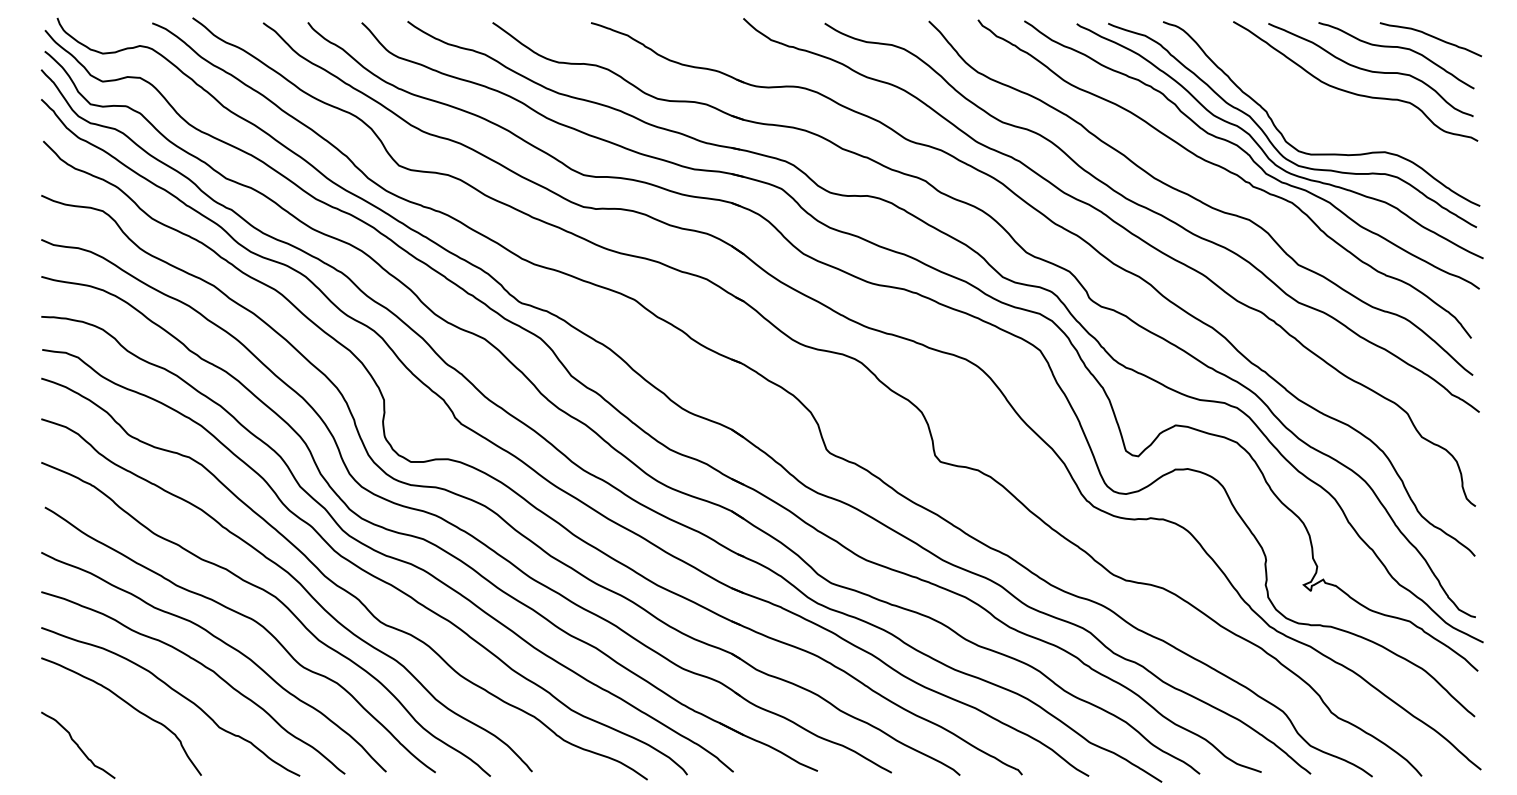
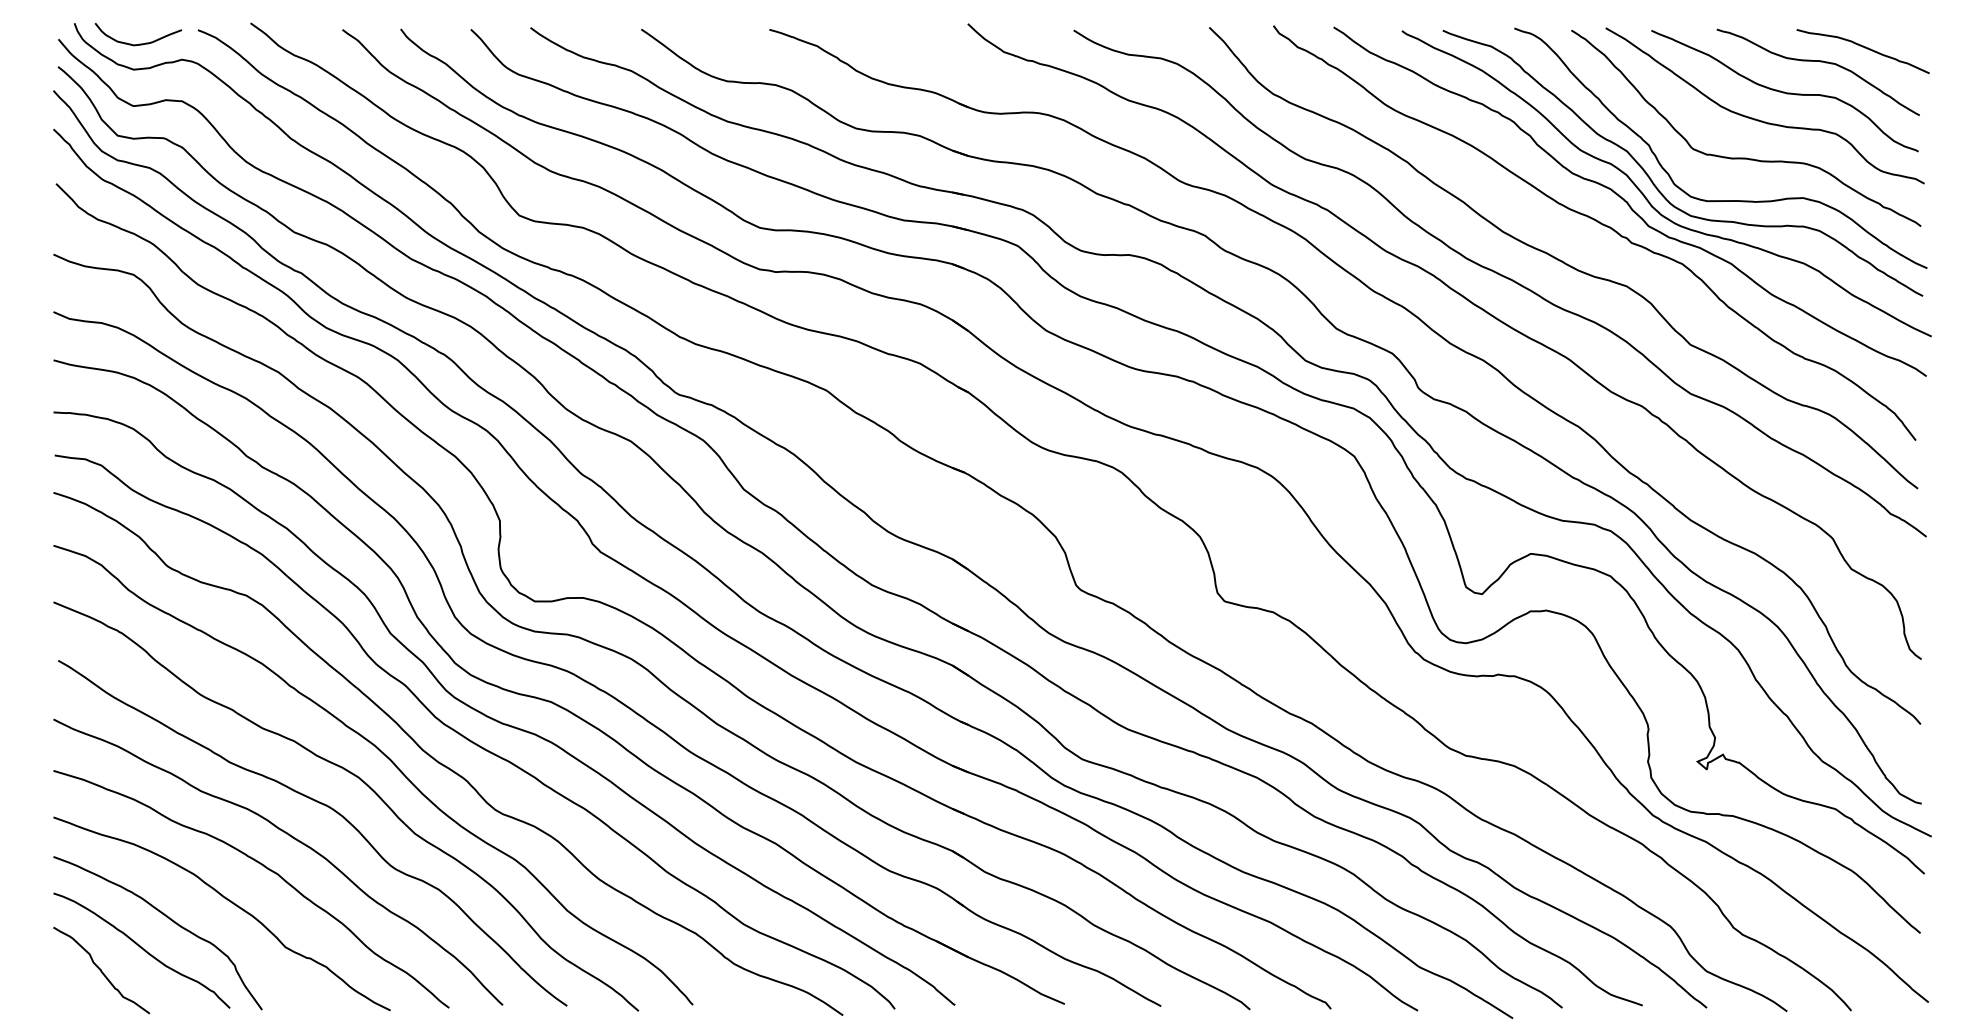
curve: (107, 33) -> (139, 43), added
curve: (1341, 121) -> (1746, 157), added
curve: (109, 729) -> (142, 949), added

